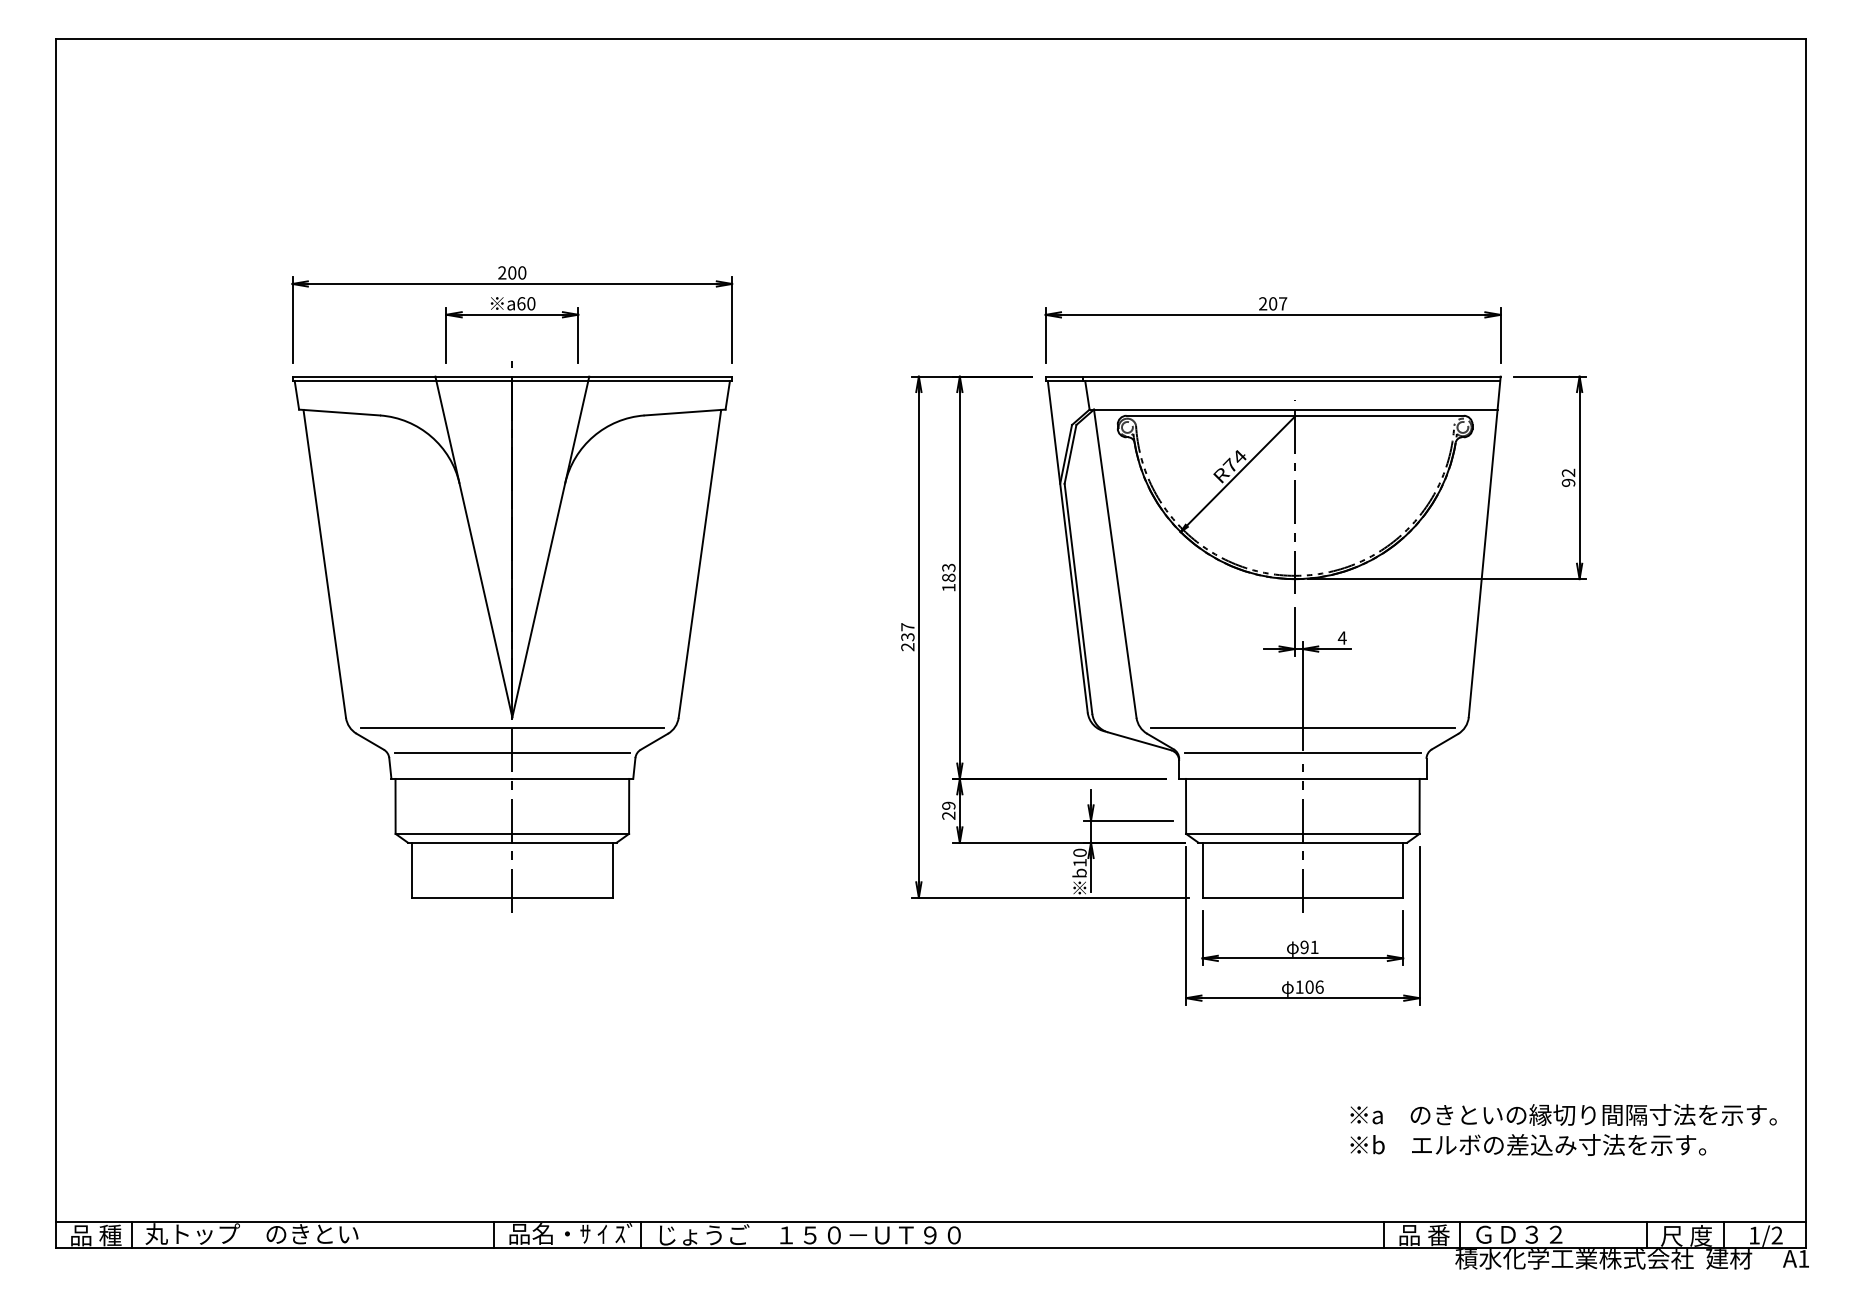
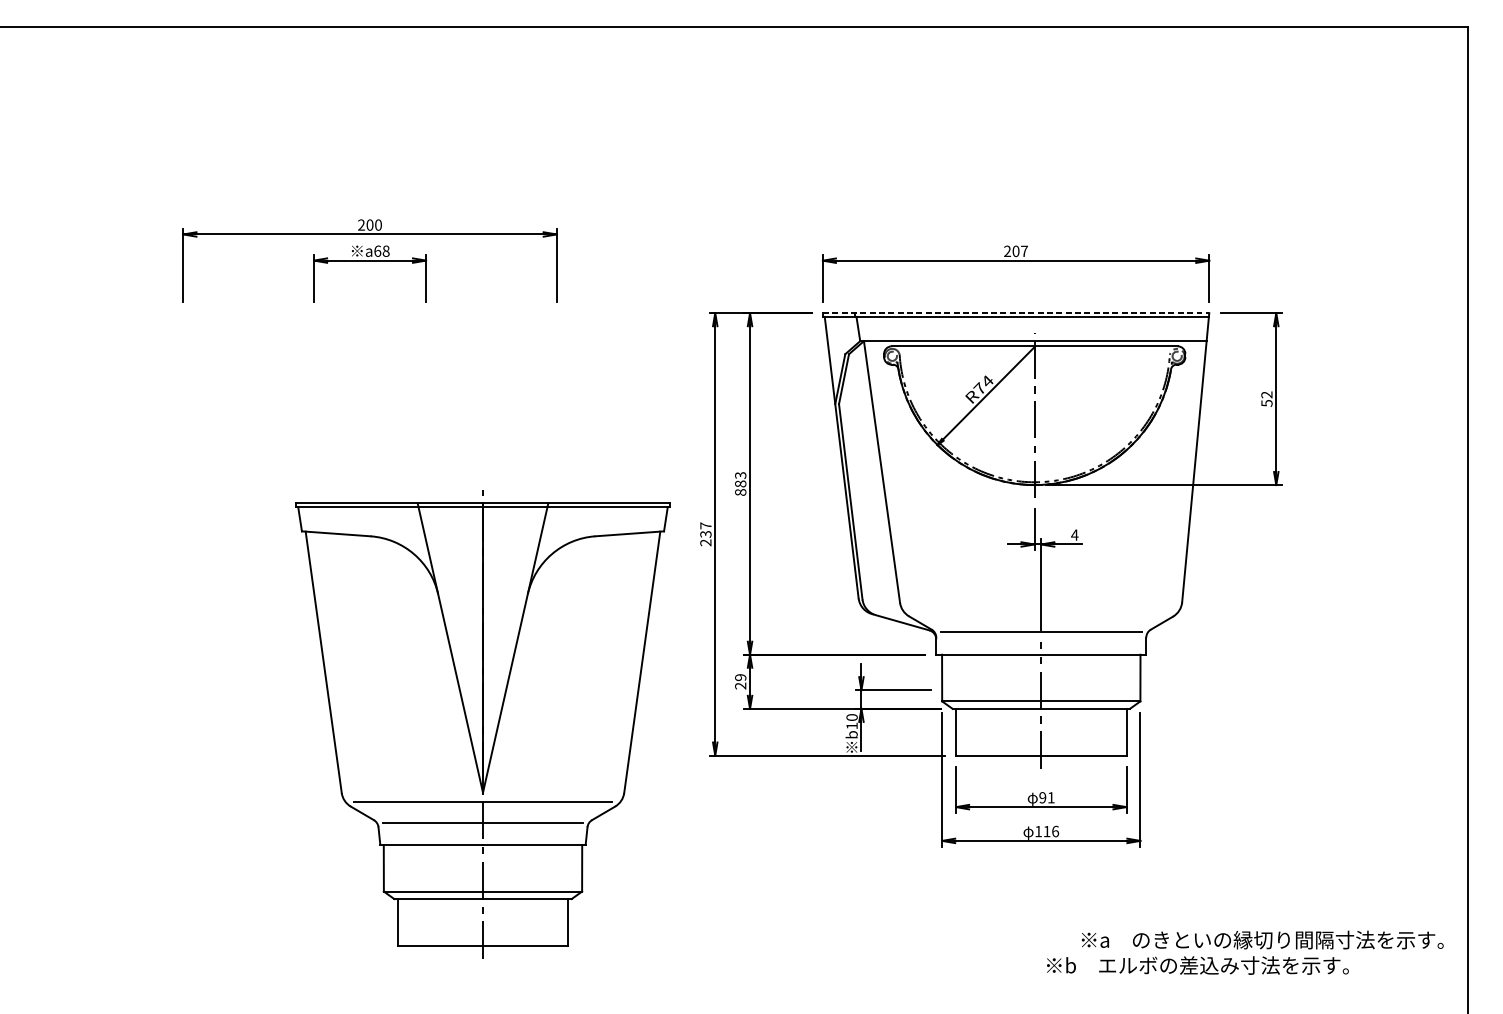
text: (531, 303) -> (386, 251), a60 -> a68
line: (1273, 376) -> (1016, 313), solid -> dashed
text: (1568, 482) -> (1266, 403), 92 -> 52
text: (948, 587) -> (740, 492), 183 -> 883
part: (512, 636) -> (483, 723), moved
line: (1302, 728) -> (1040, 611), removed
text: (1309, 986) -> (1046, 830), 106 -> 116
text: (1528, 1144) -> (1198, 965), moved

